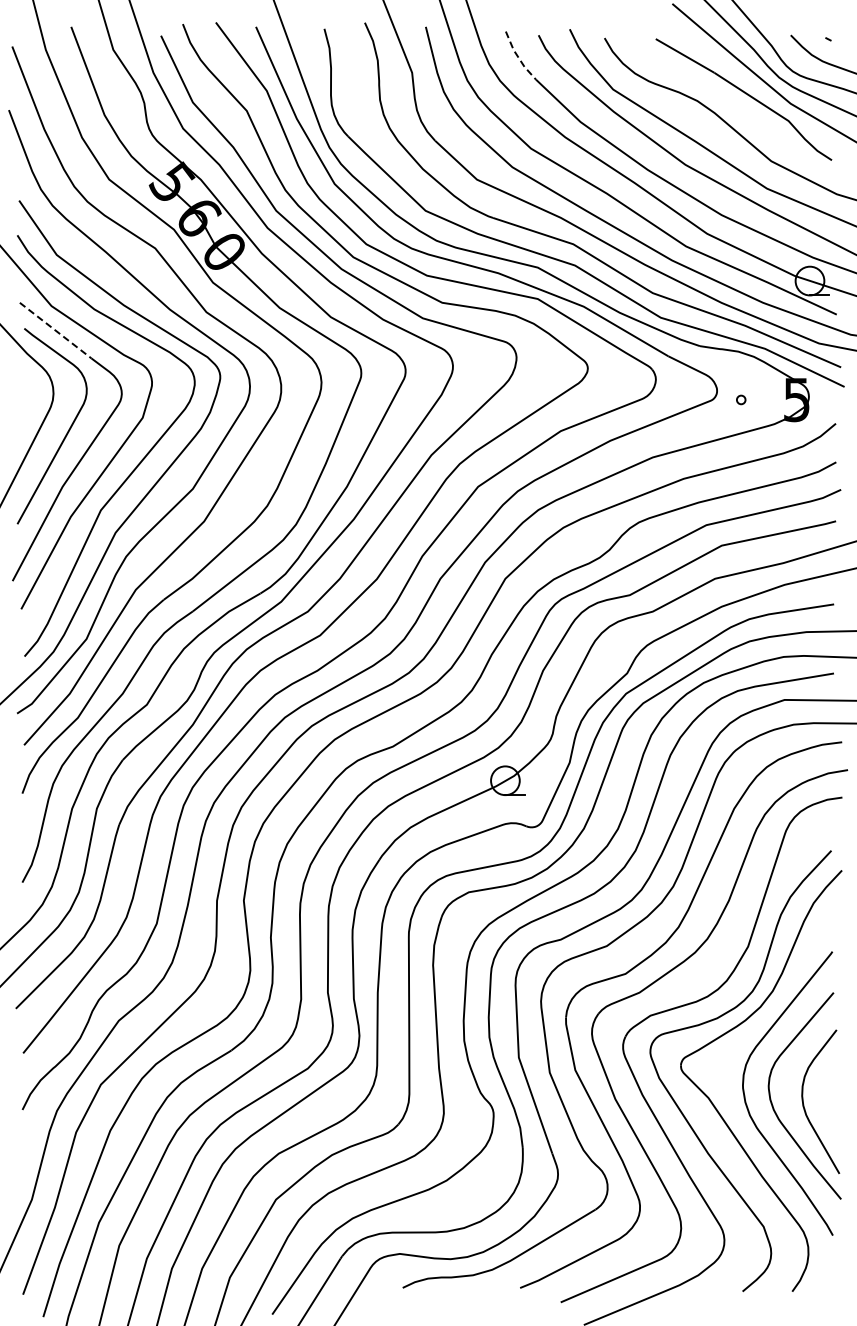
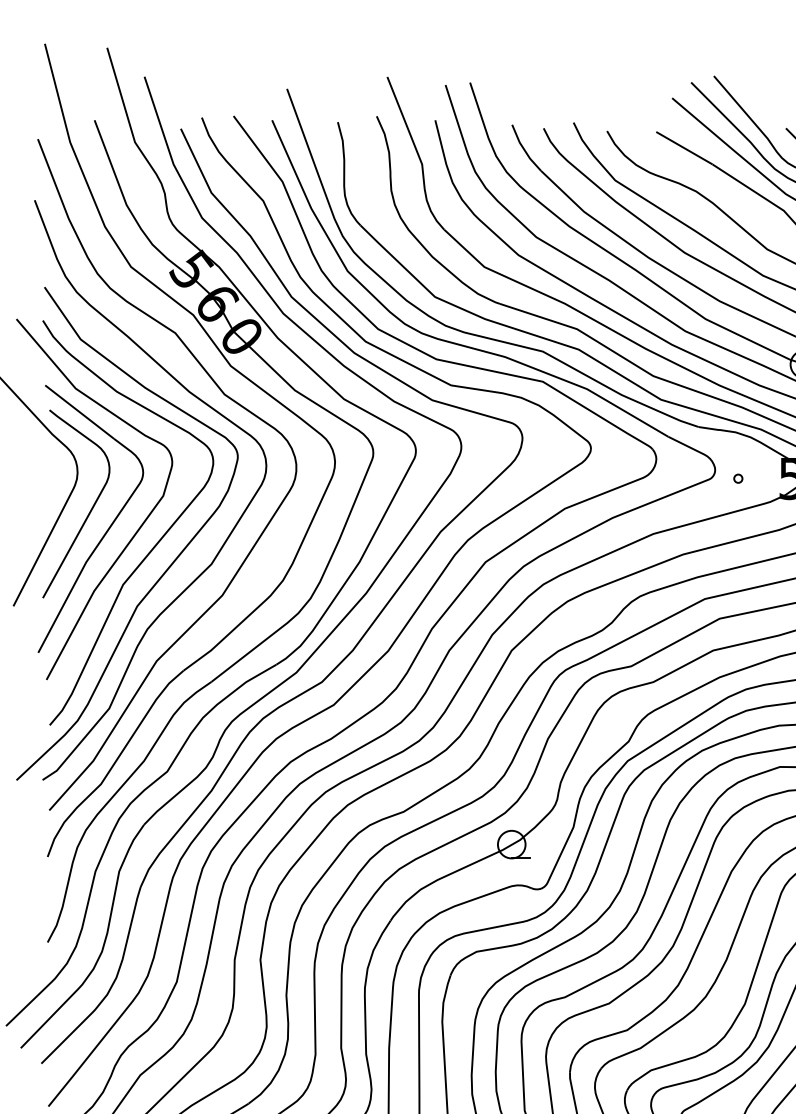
line: (518, 57) -> (524, 149), dashed -> solid
line: (56, 330) -> (80, 412), dashed -> solid

